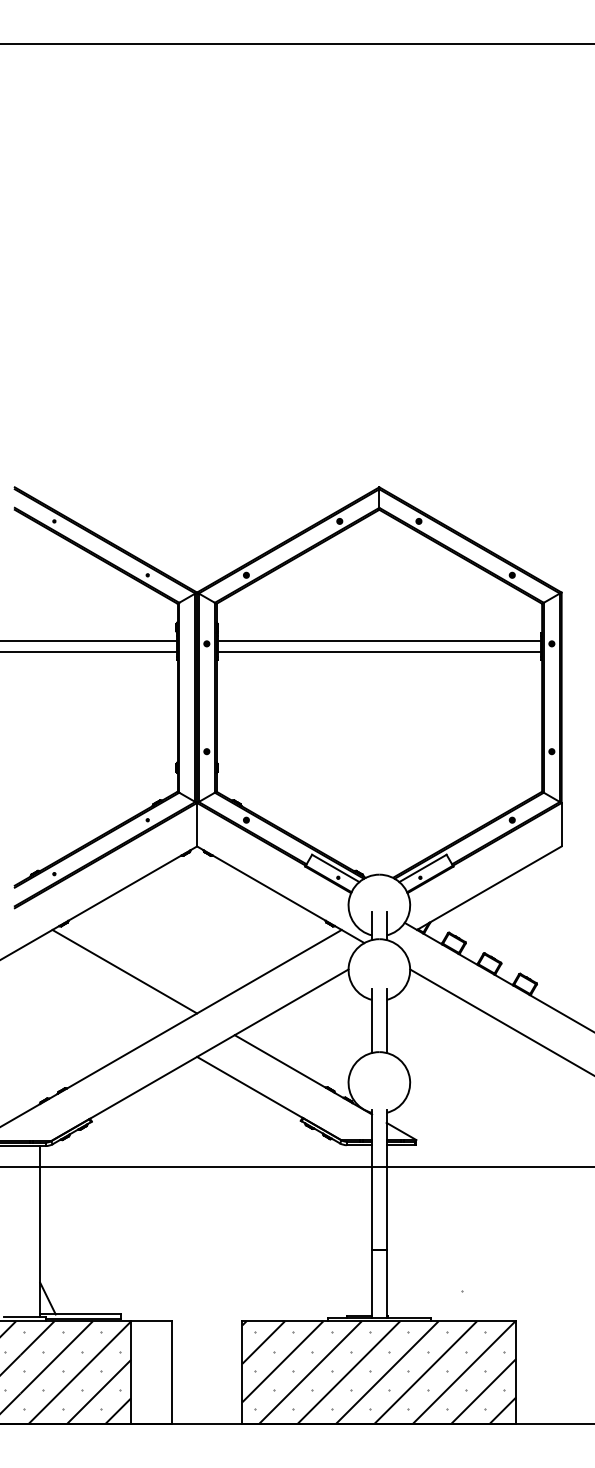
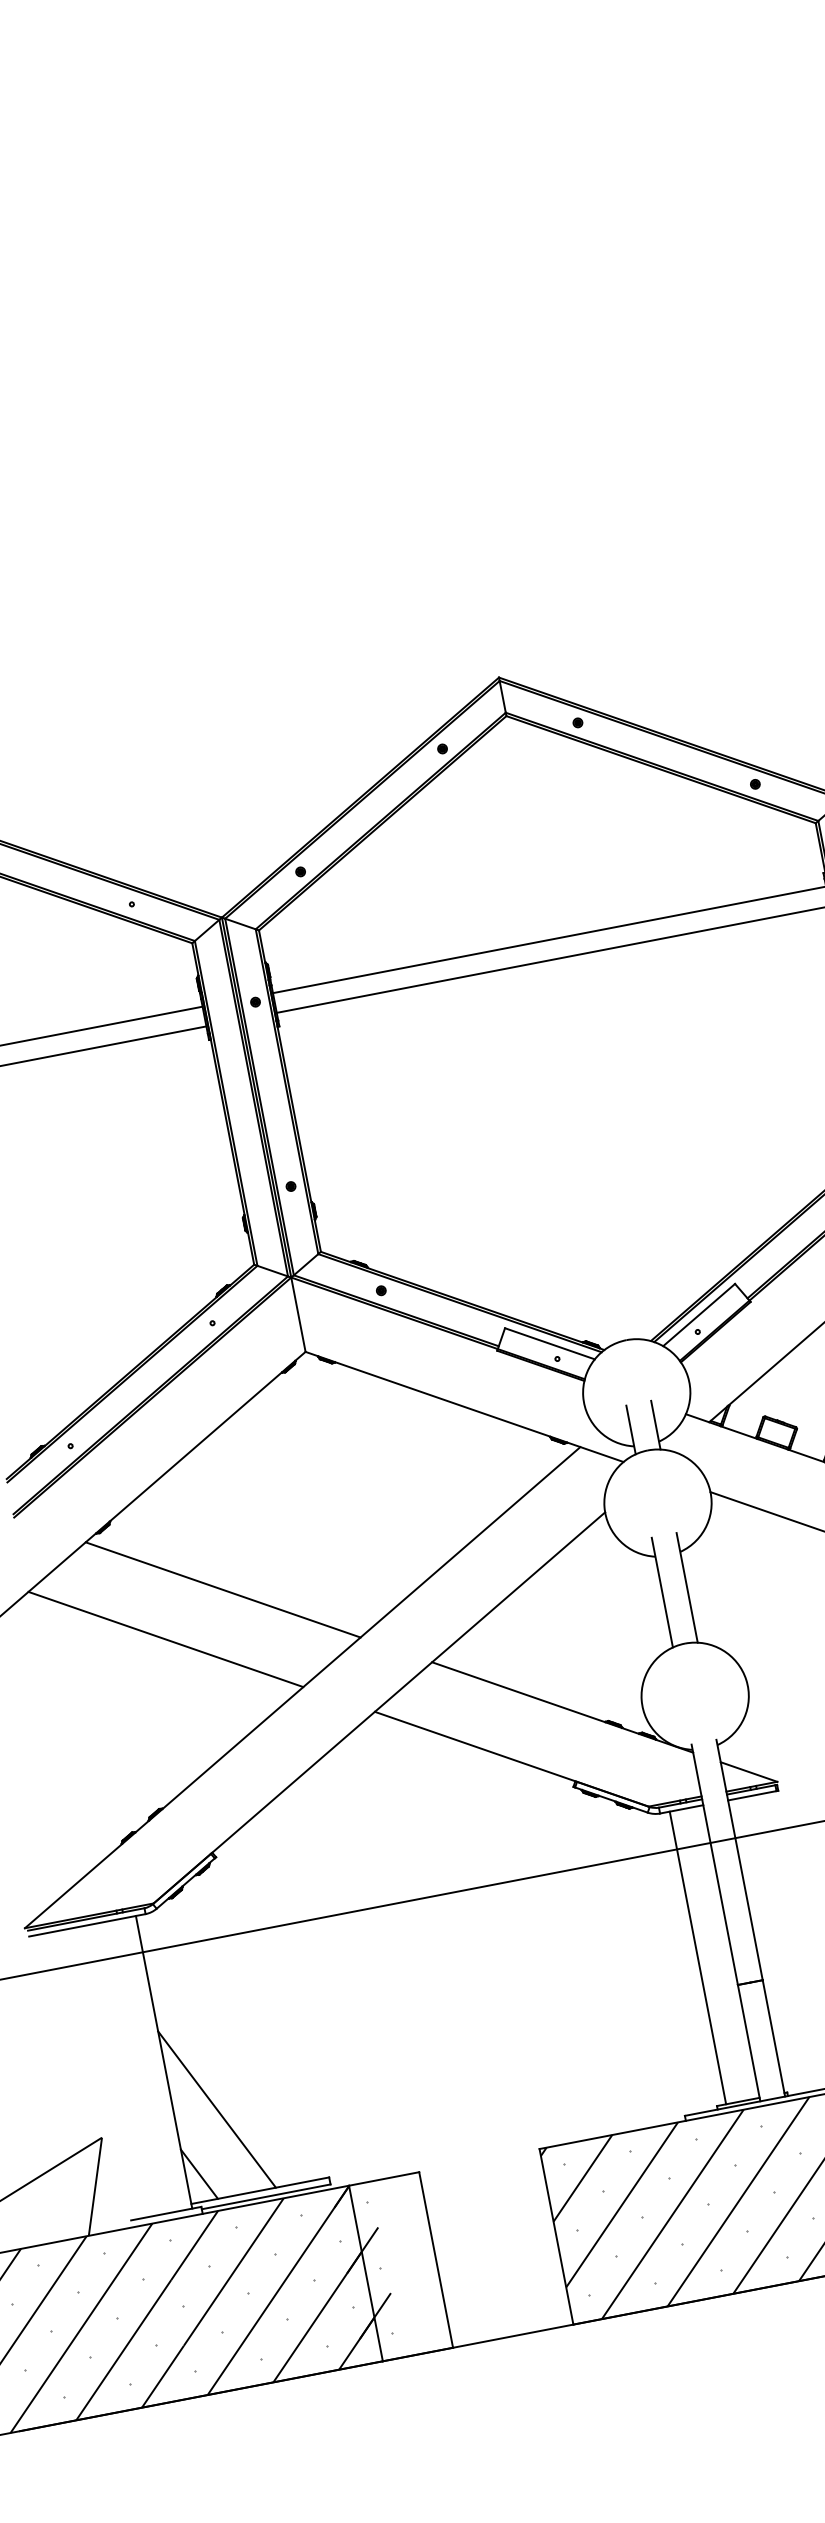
line: (86, 993) -> (164, 1639), added
line: (352, 1230) -> (697, 1957), added
line: (64, 1263) -> (216, 2108), added
hatch: (131, 1365) -> (364, 2261), added

